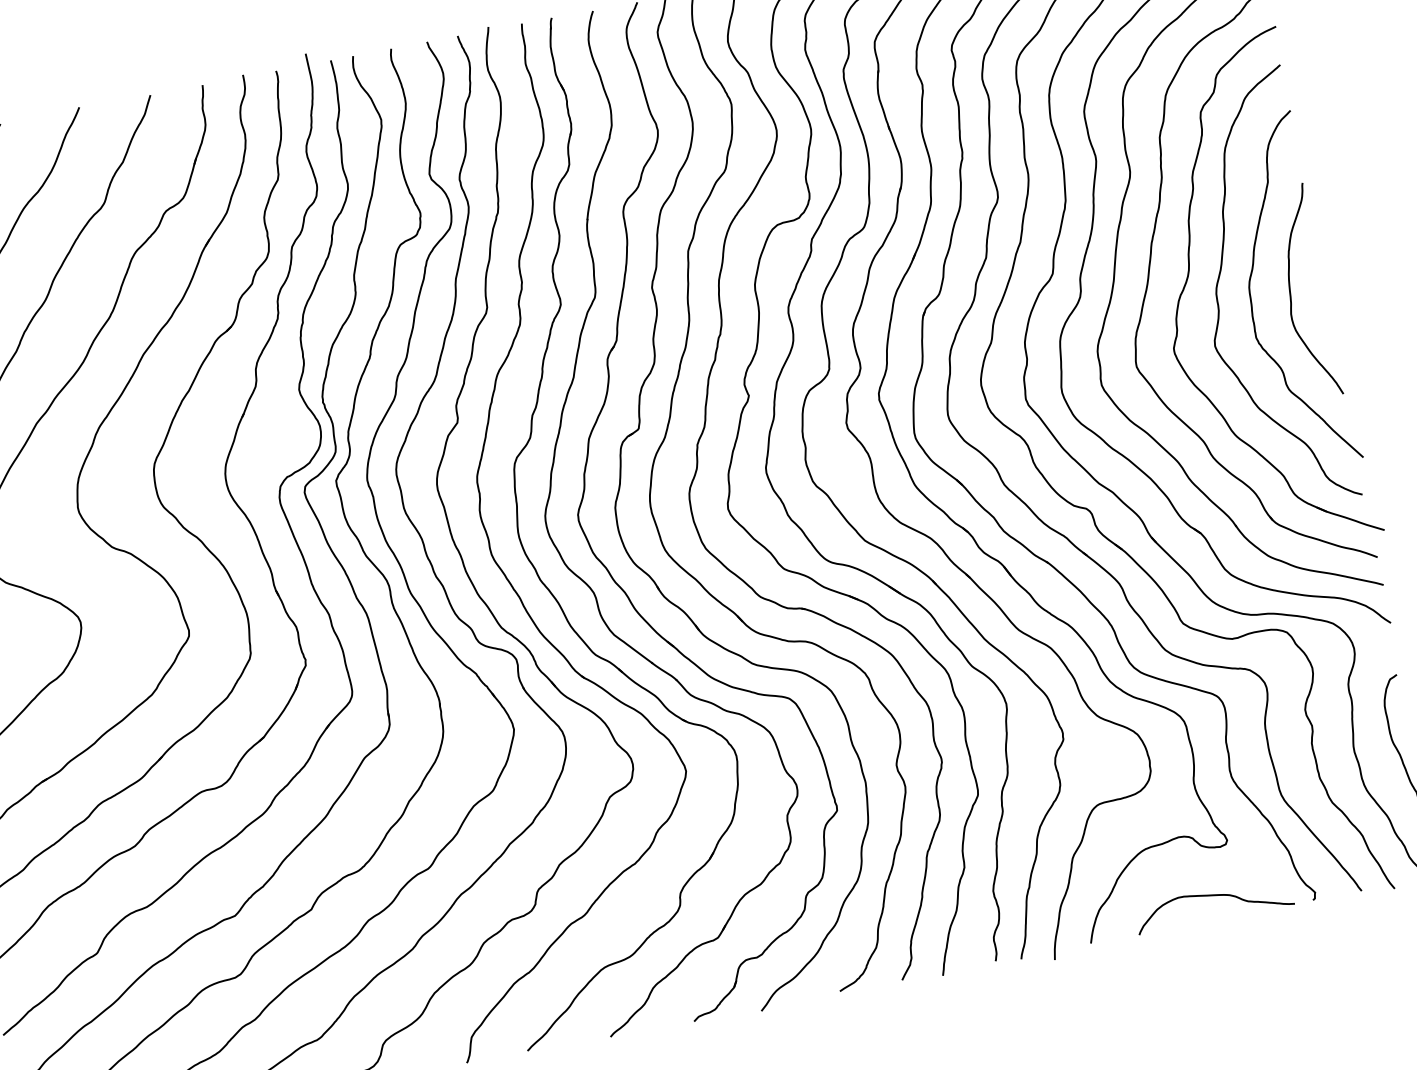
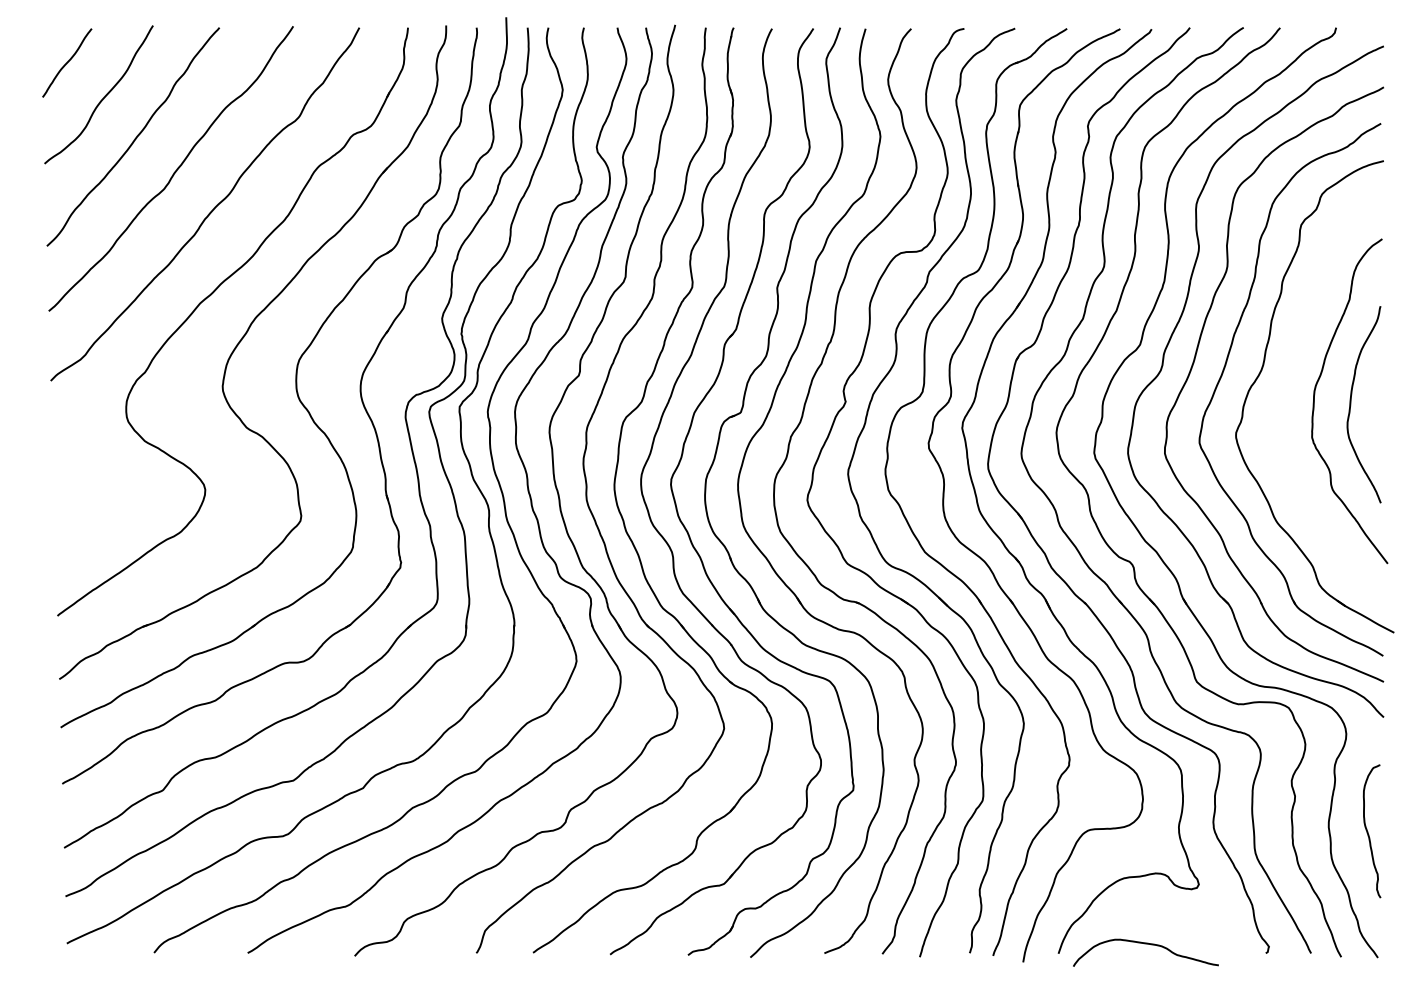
curve: (1219, 279) -> (1289, 378), removed
curve: (1211, 896) -> (1145, 944), moved

